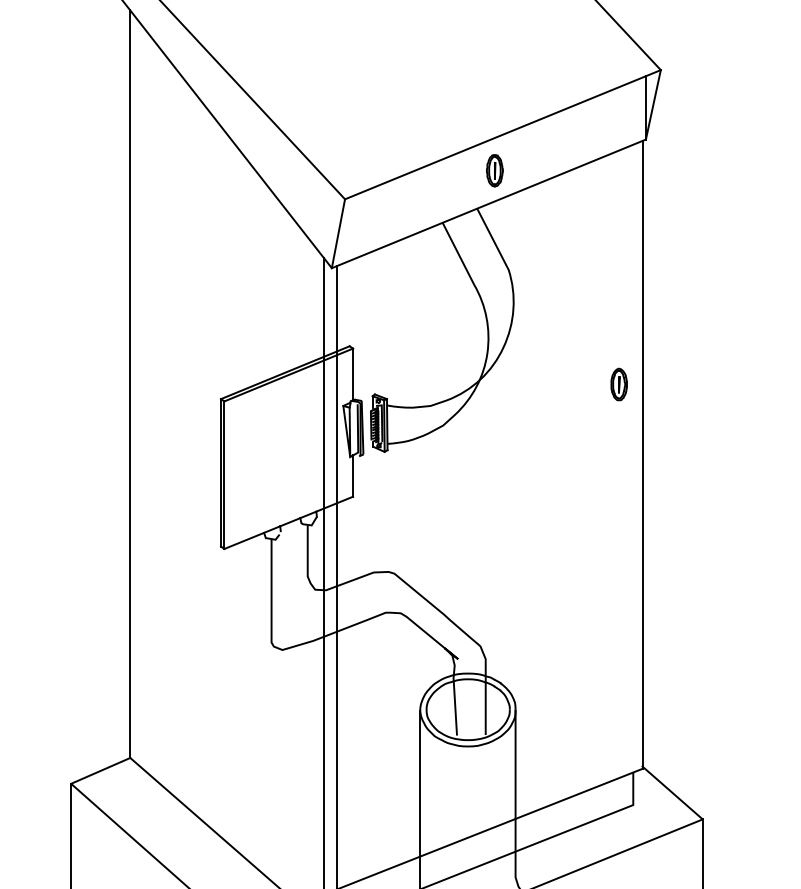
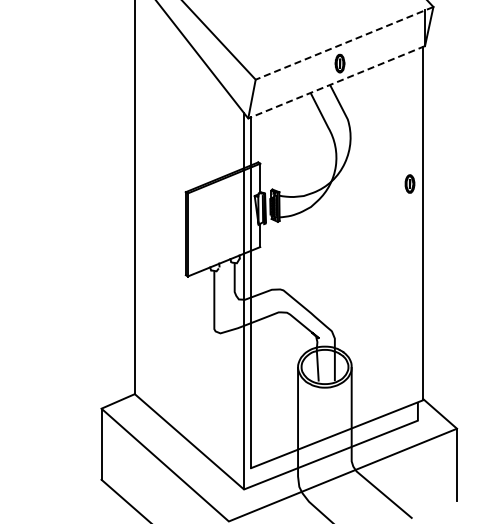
line: (502, 134) -> (344, 43), solid -> dashed
line: (488, 204) -> (336, 82), solid -> dashed

